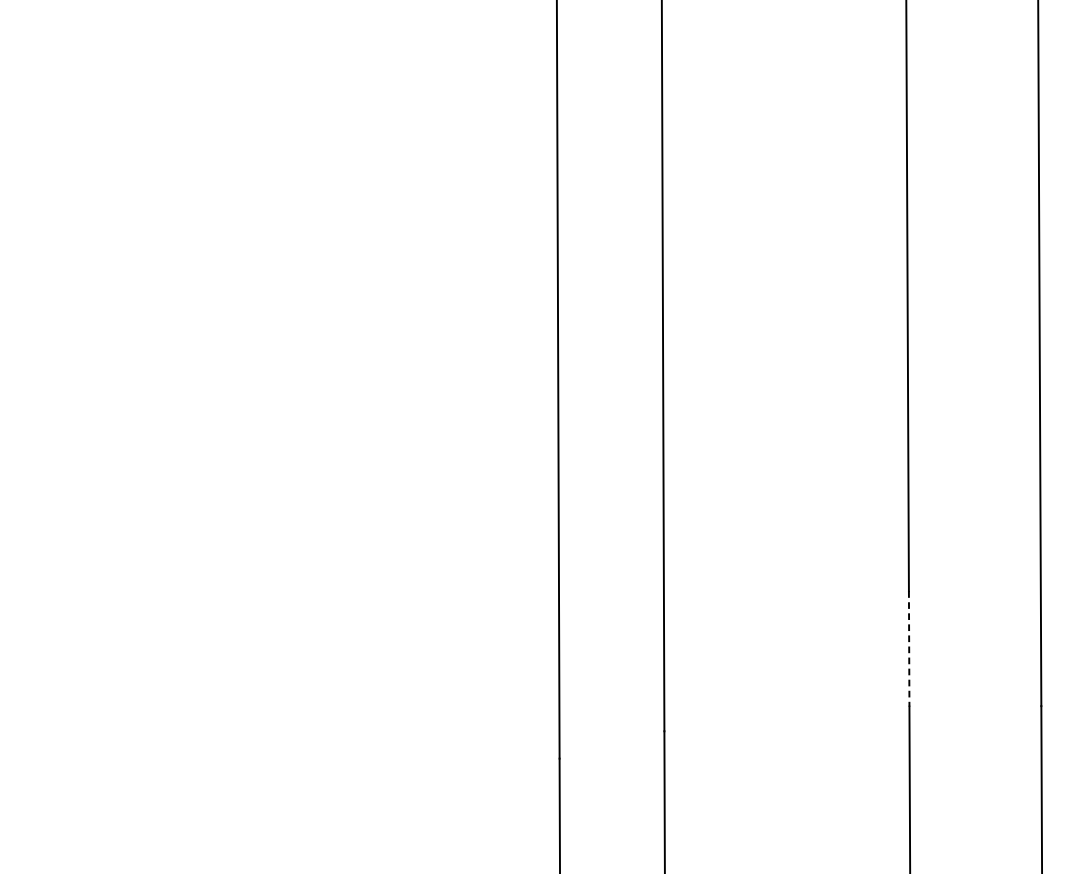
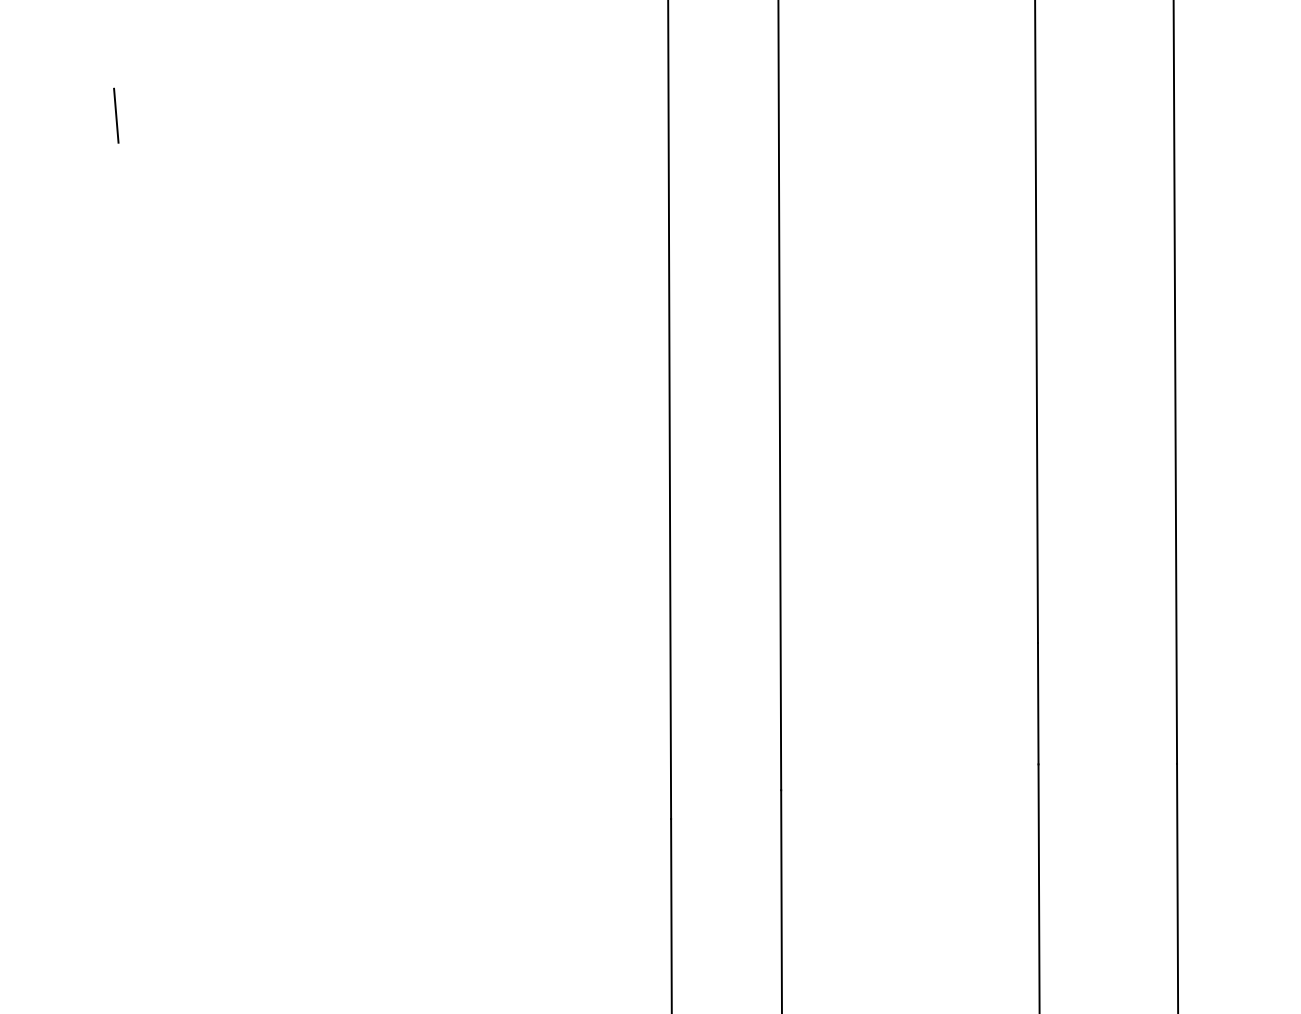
line: (31, 88) -> (116, 115), added
line: (909, 648) -> (1038, 703), dashed -> solid

